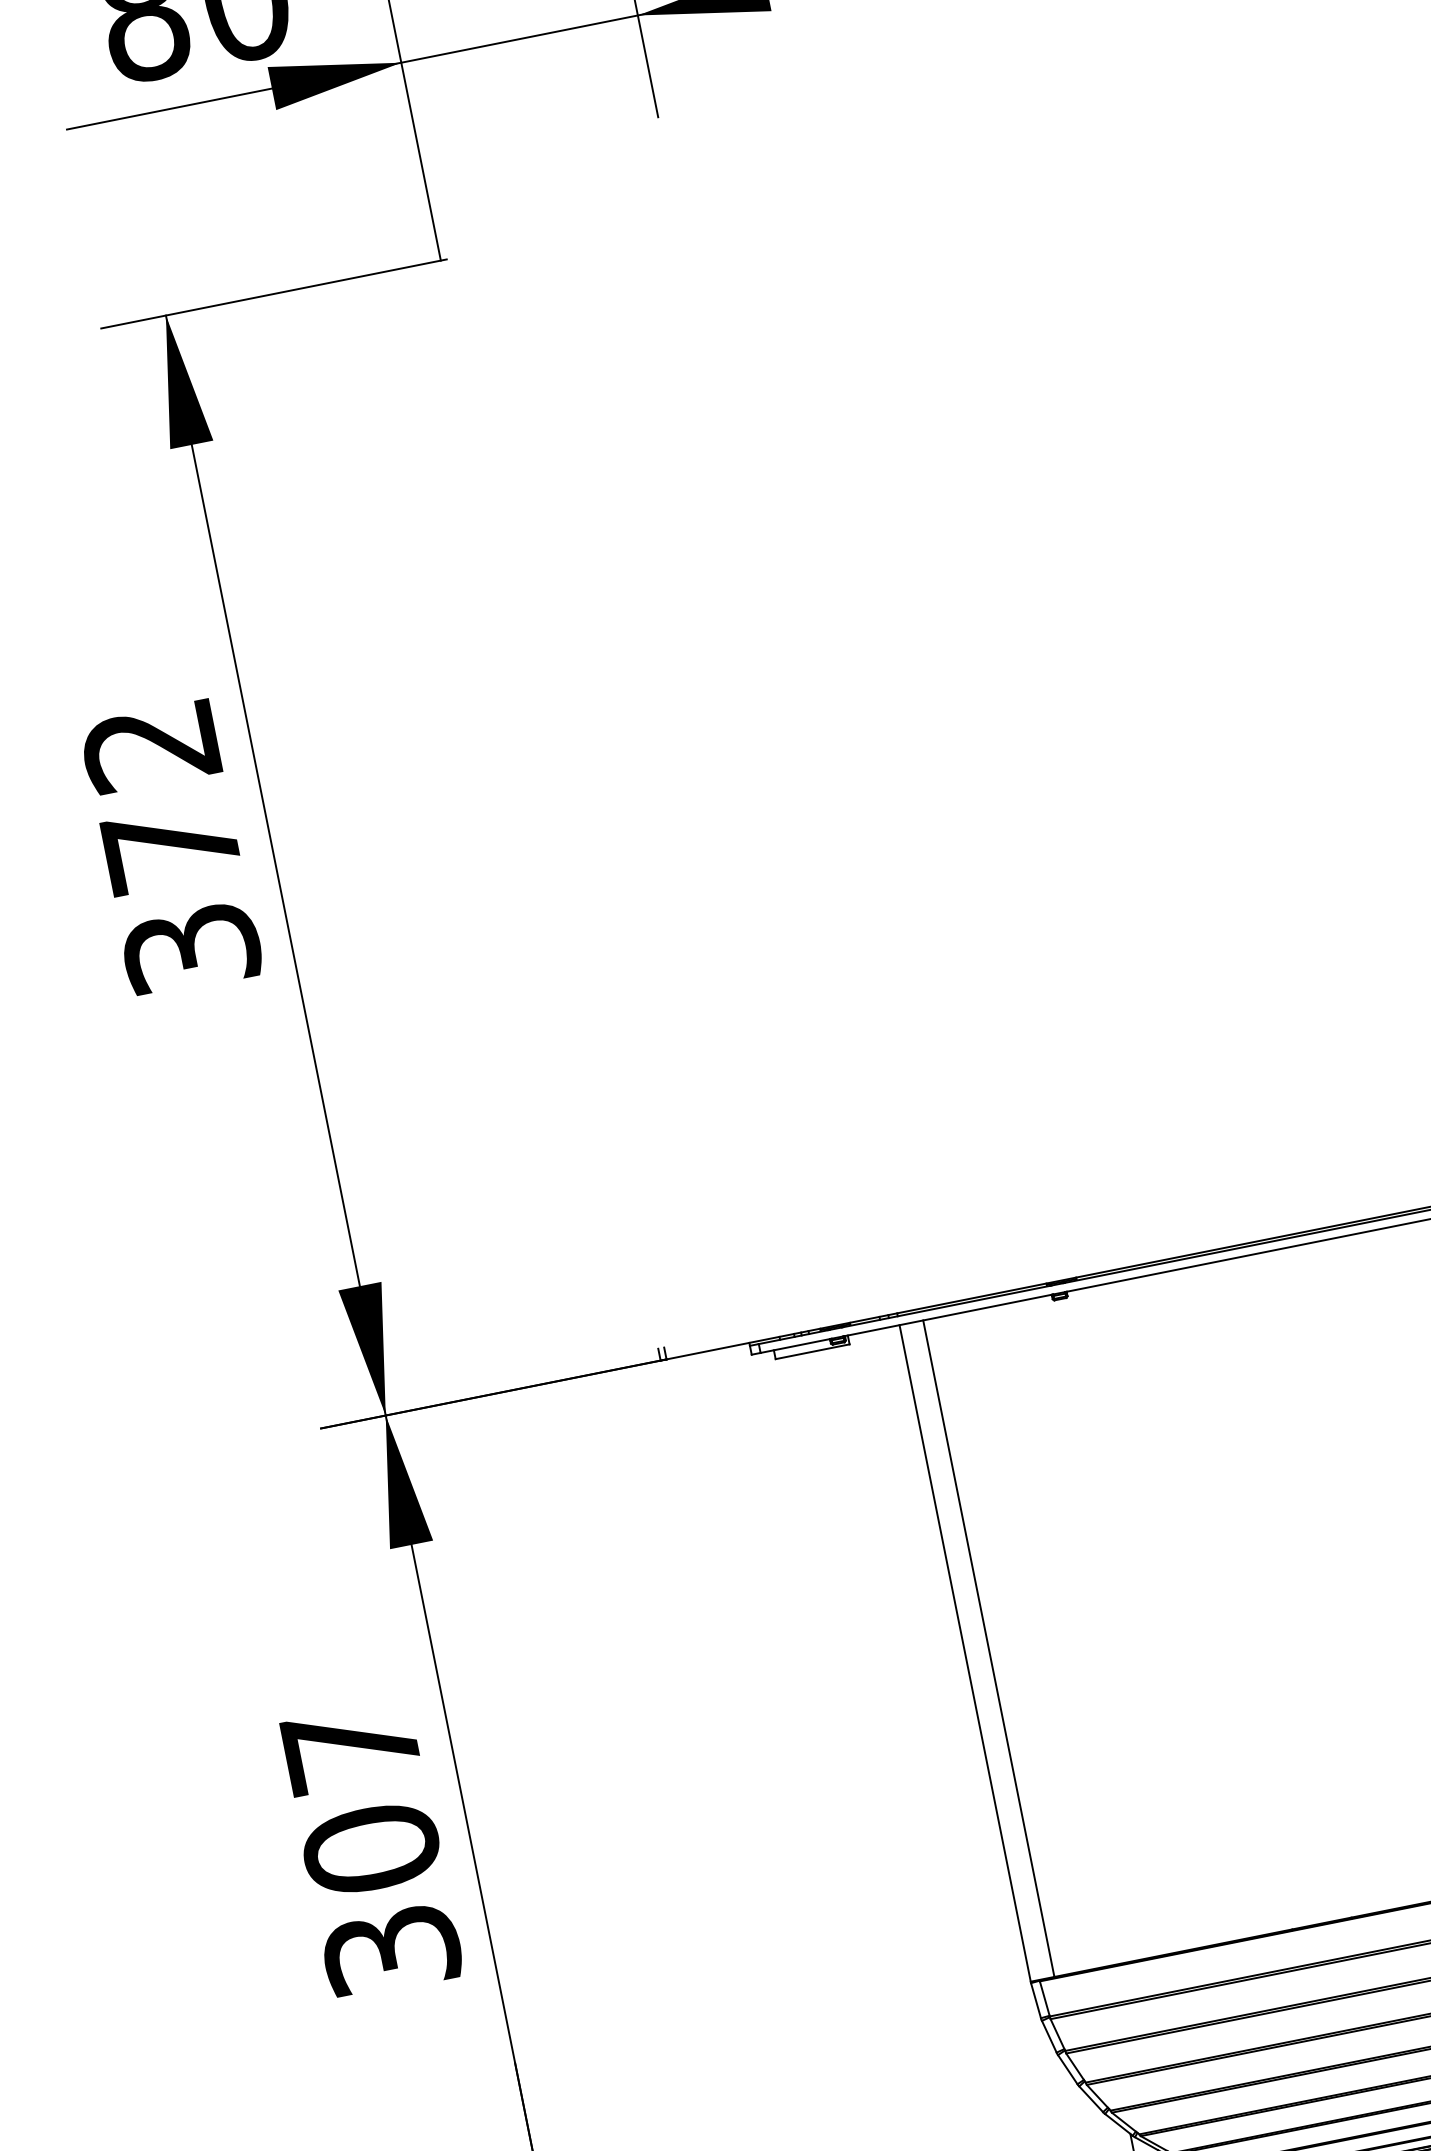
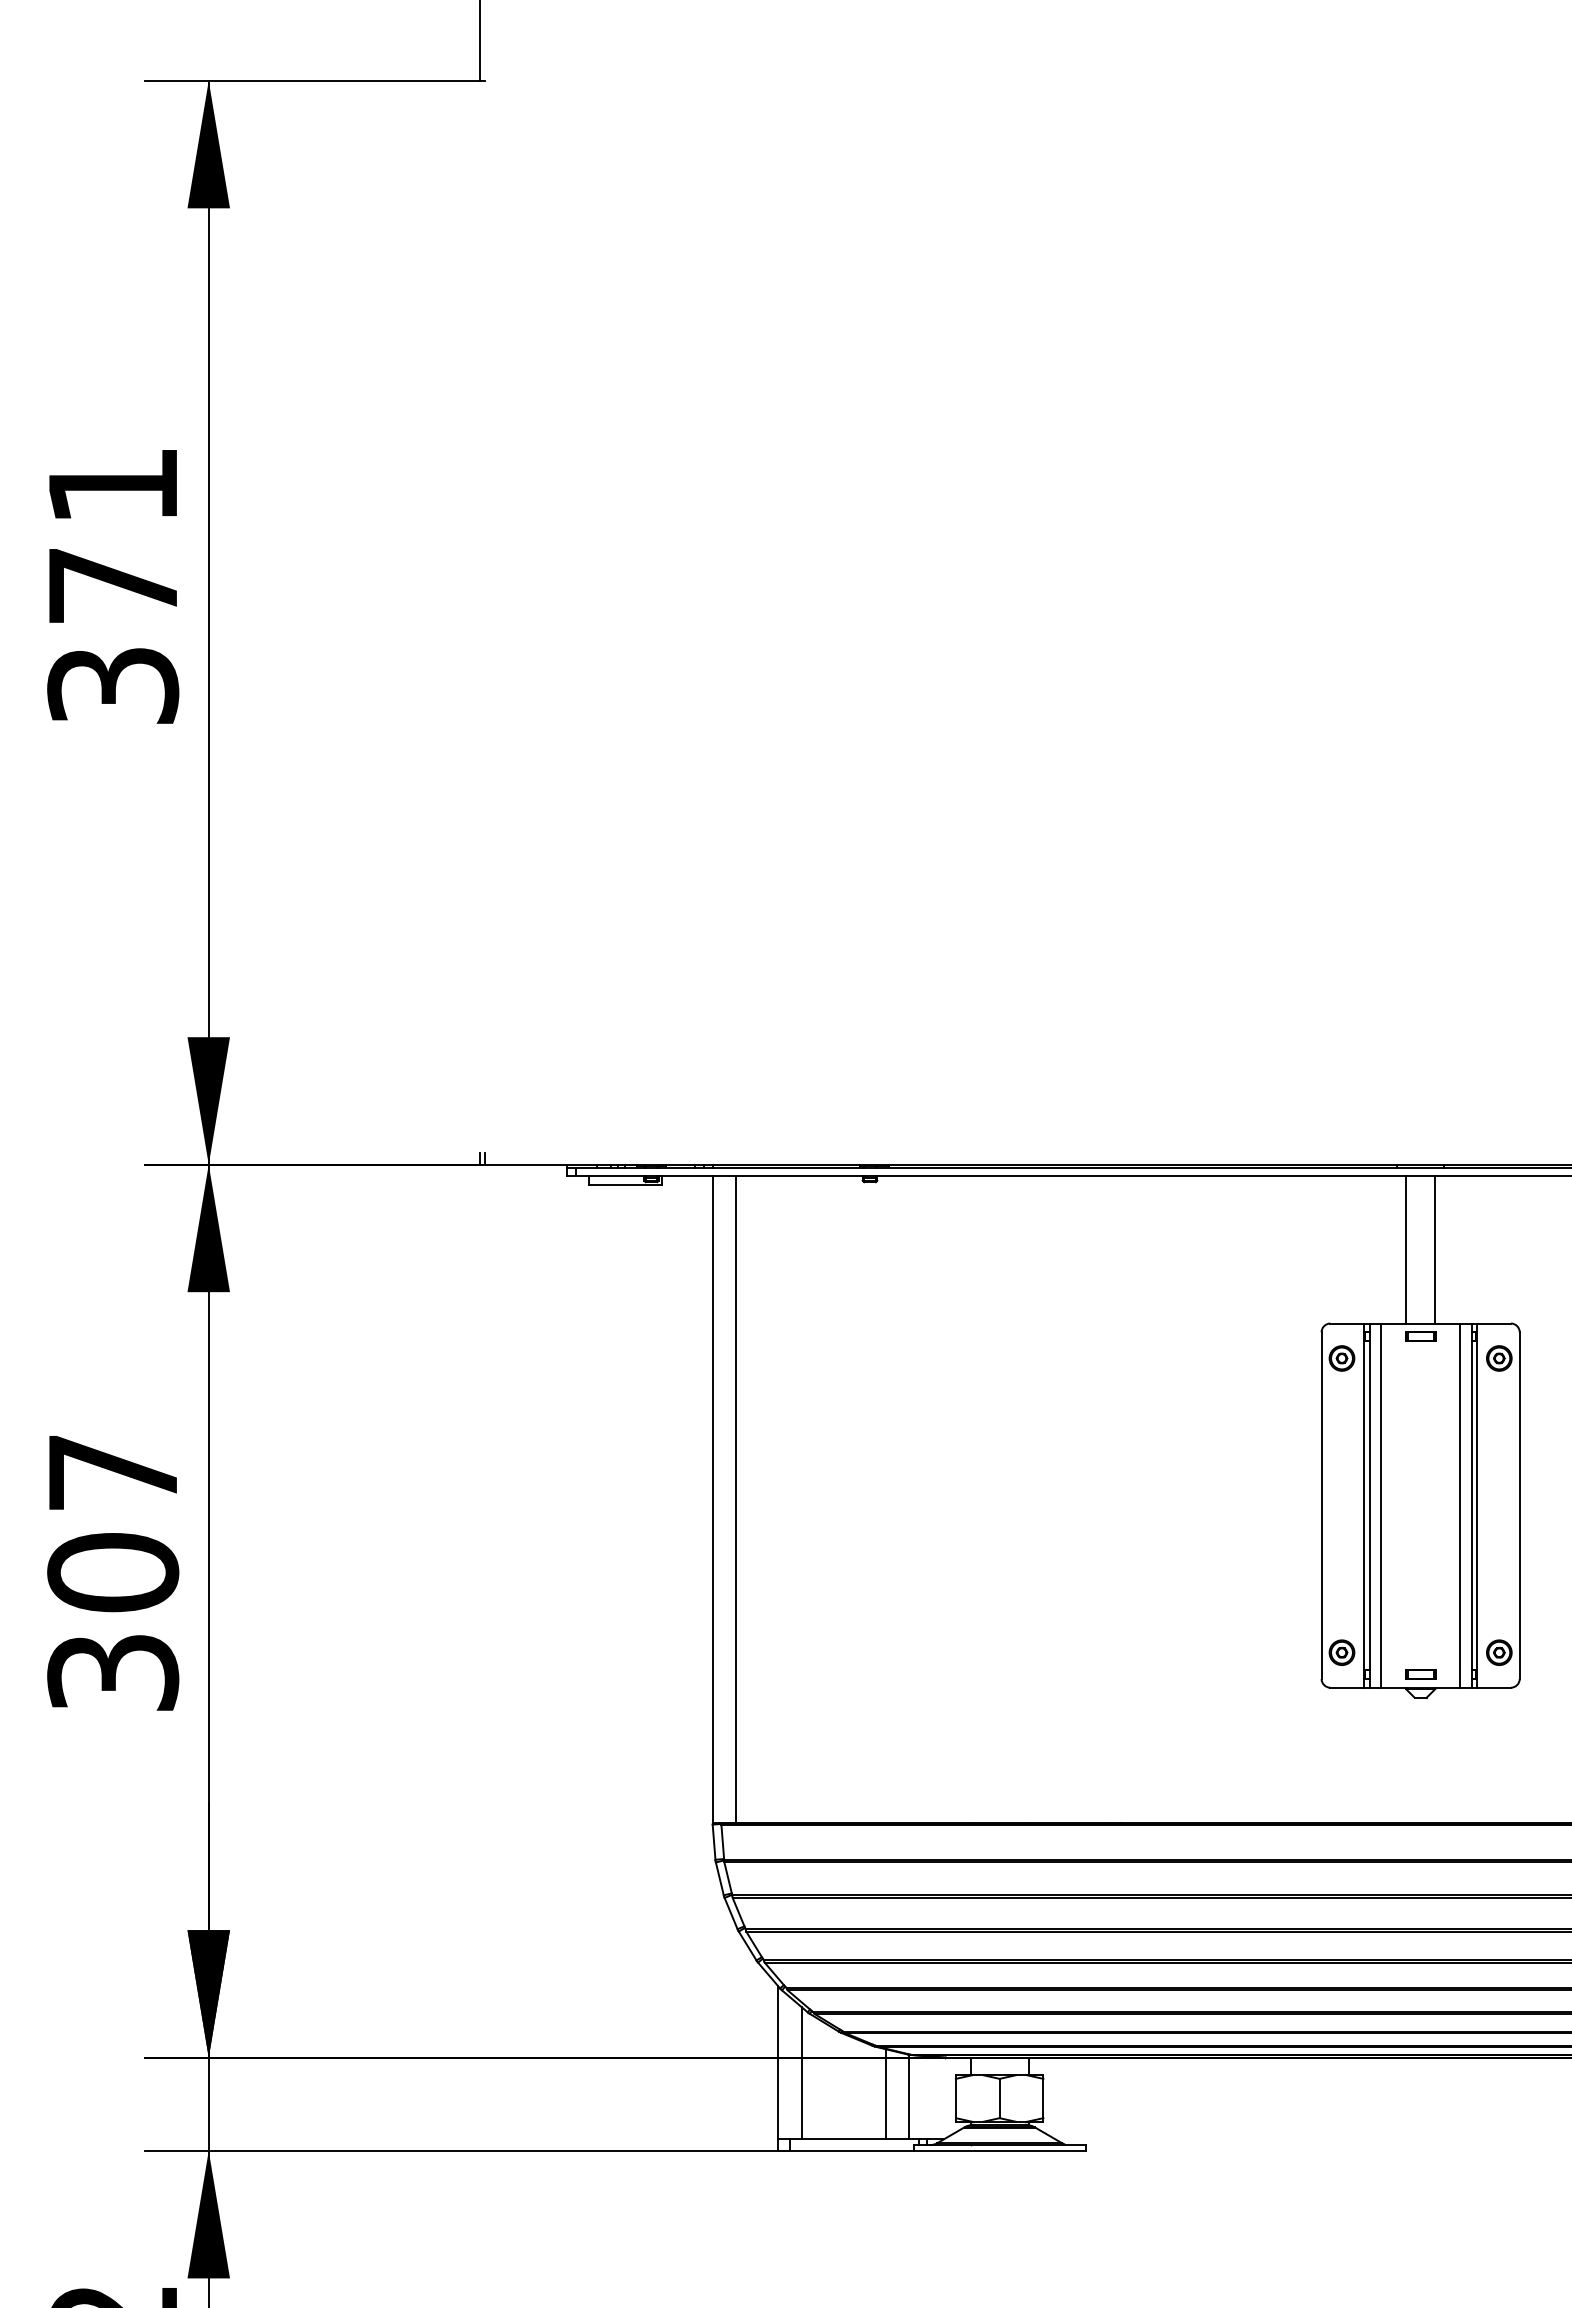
text: (149, 747) -> (111, 487), 372 -> 371

